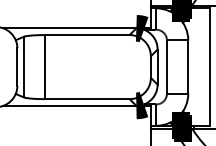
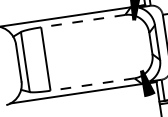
line: (86, 35) -> (82, 21), solid -> dashed
line: (86, 99) -> (91, 85), solid -> dashed

